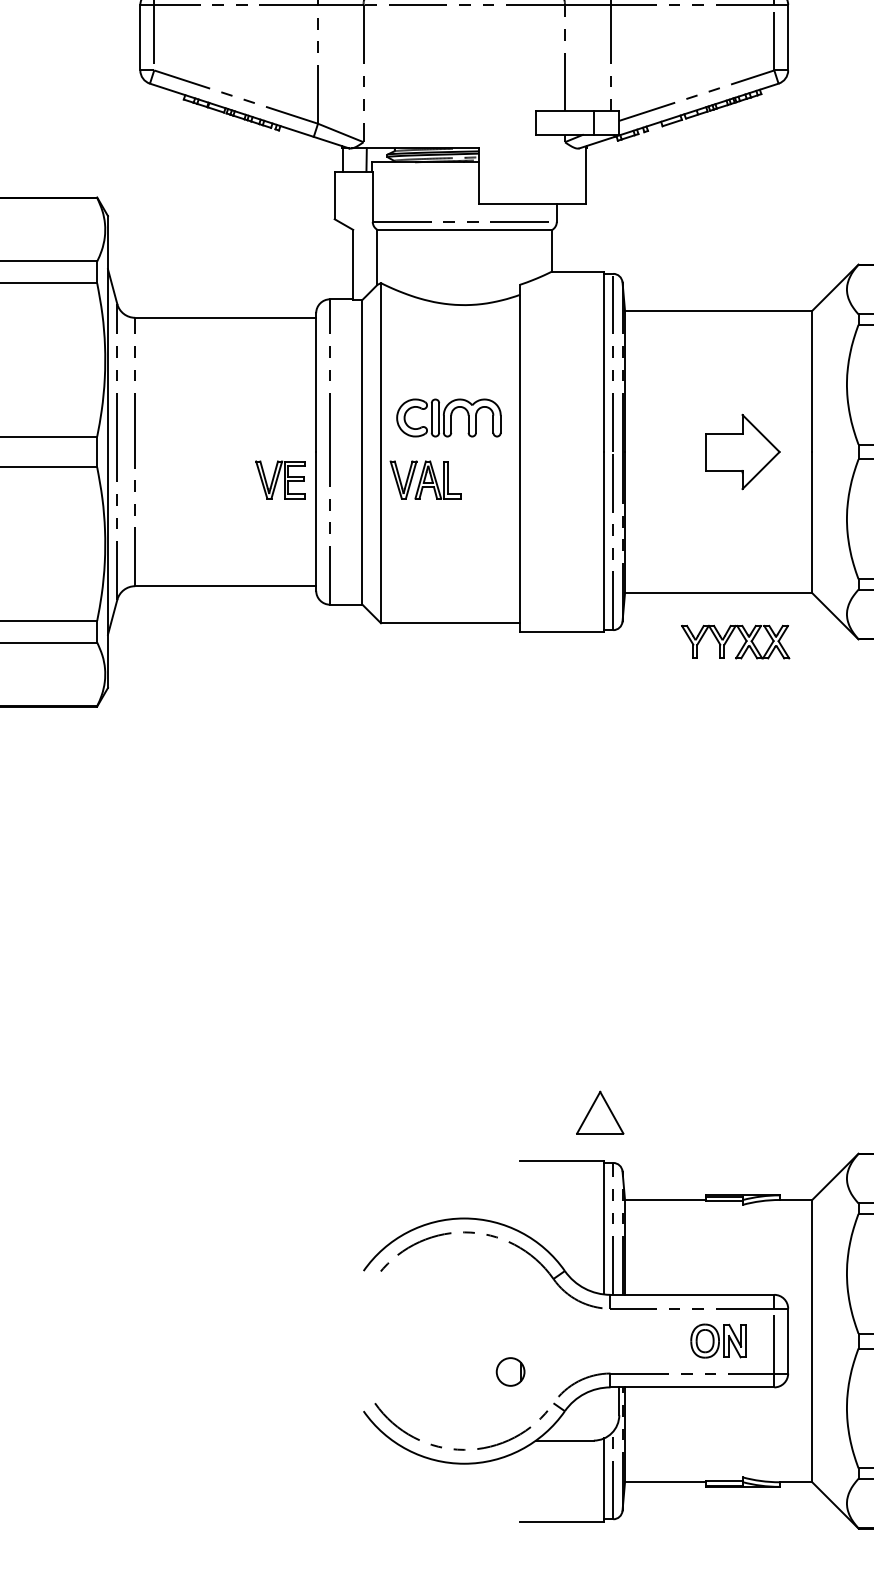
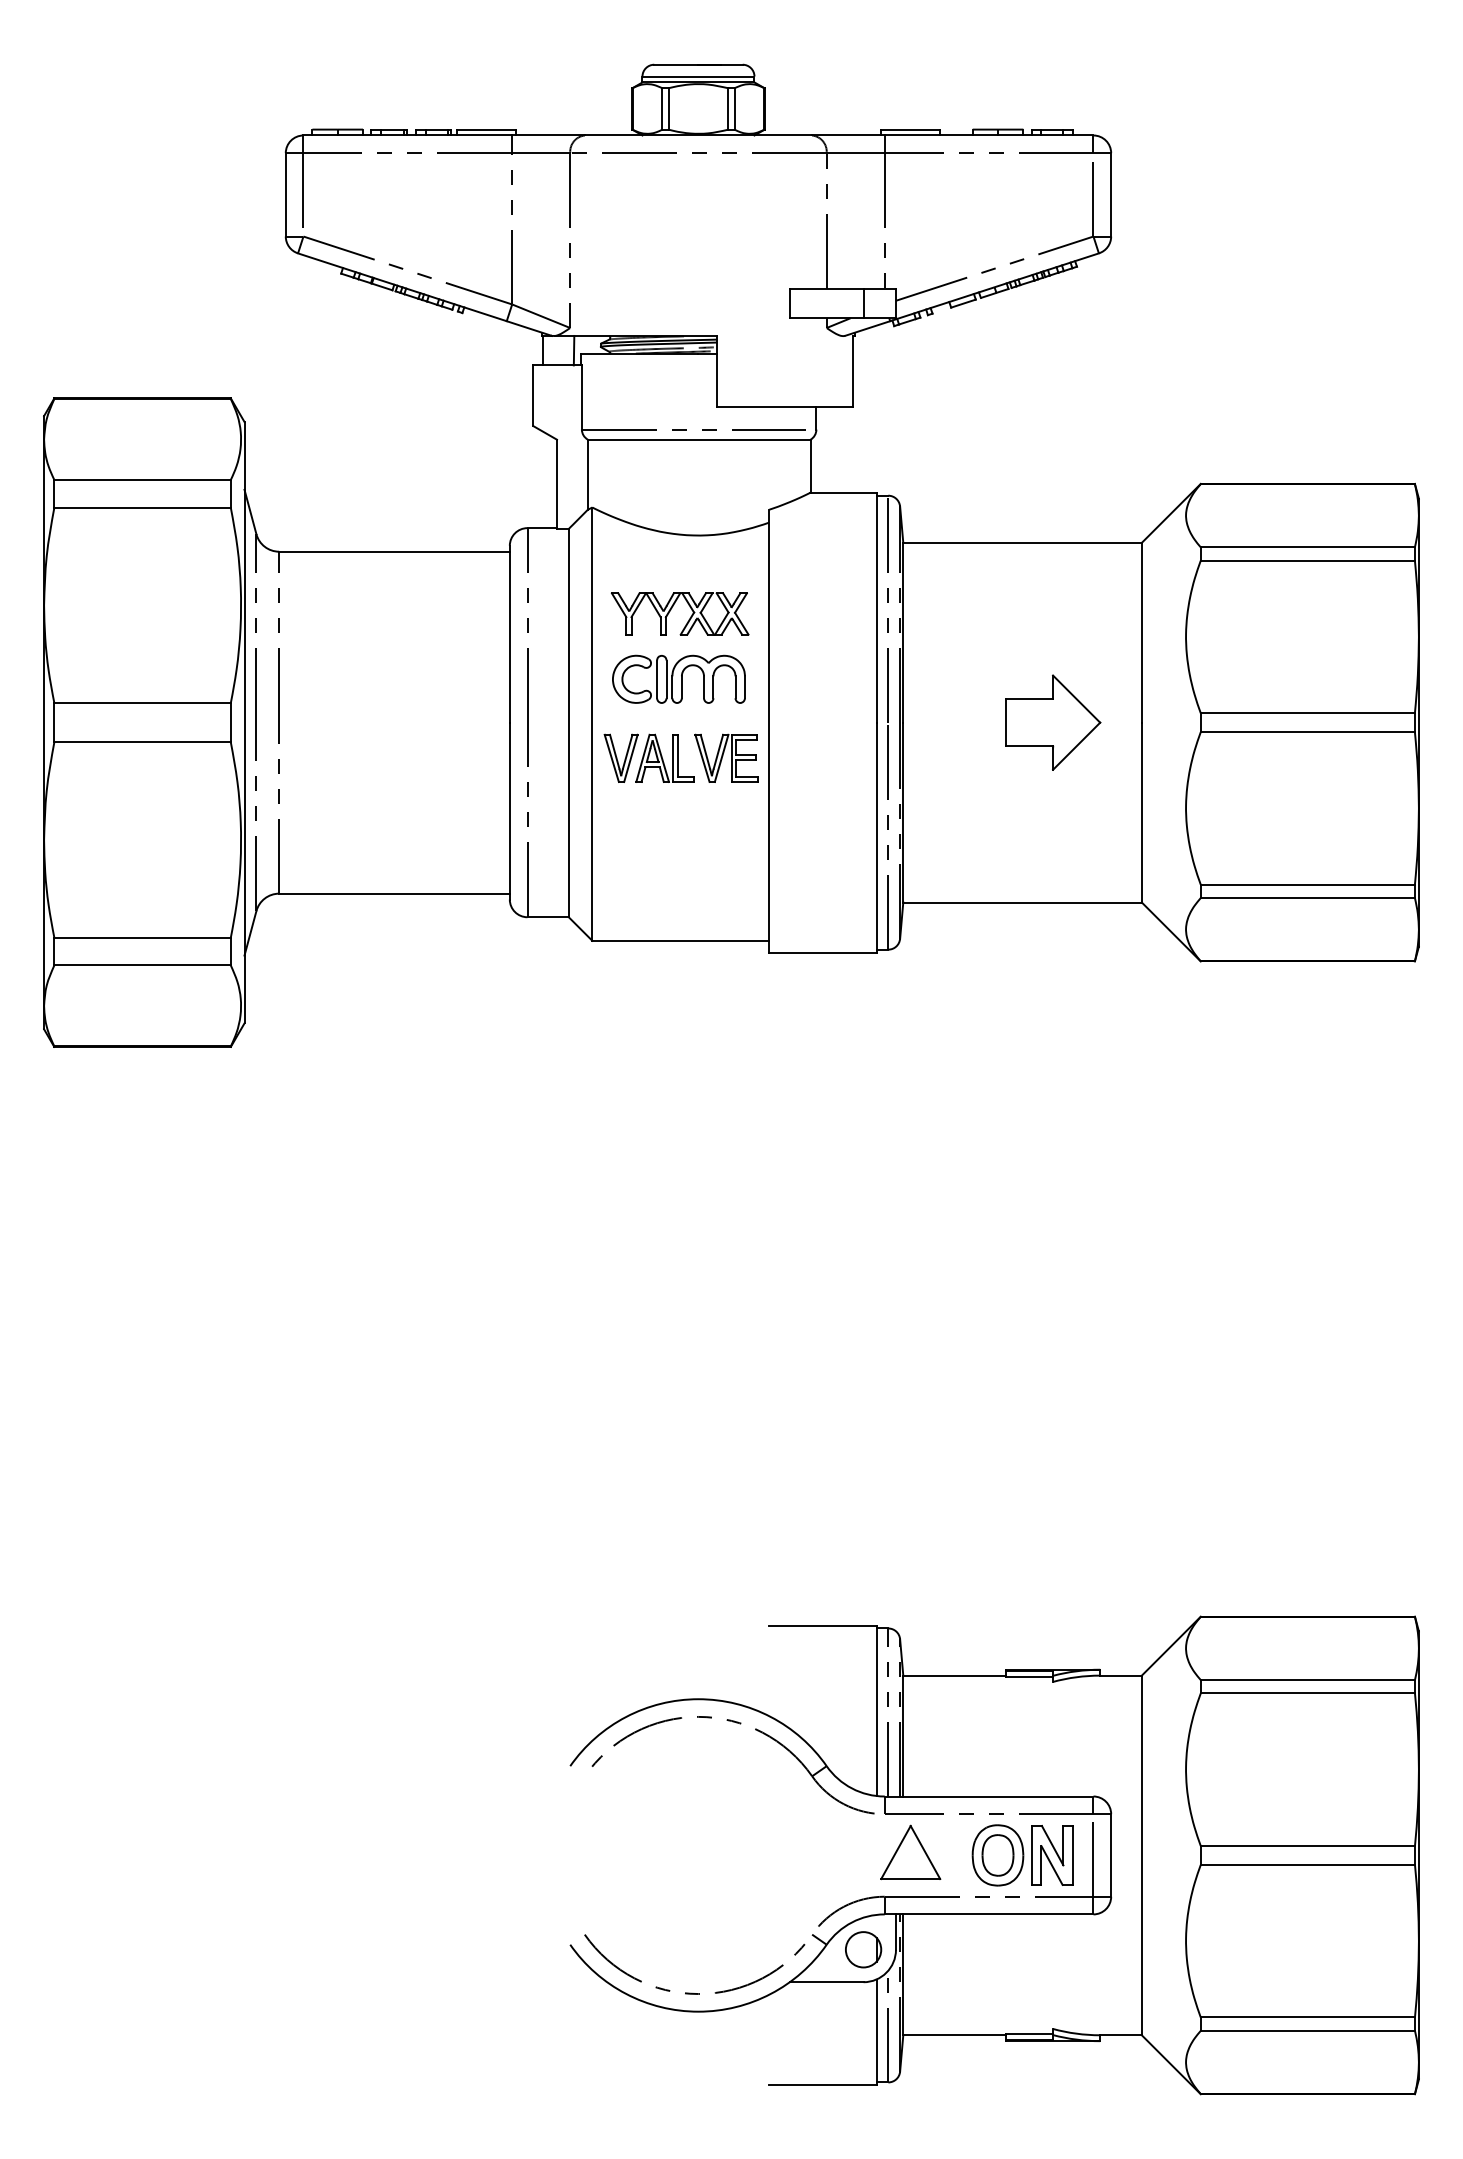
part: (280, 479) -> (726, 757), moved
part: (729, 637) -> (672, 608), moved
part: (600, 1112) -> (910, 1852), moved
part: (718, 1341) -> (1022, 1855), size x1.43
part: (510, 1371) -> (863, 1949), moved

